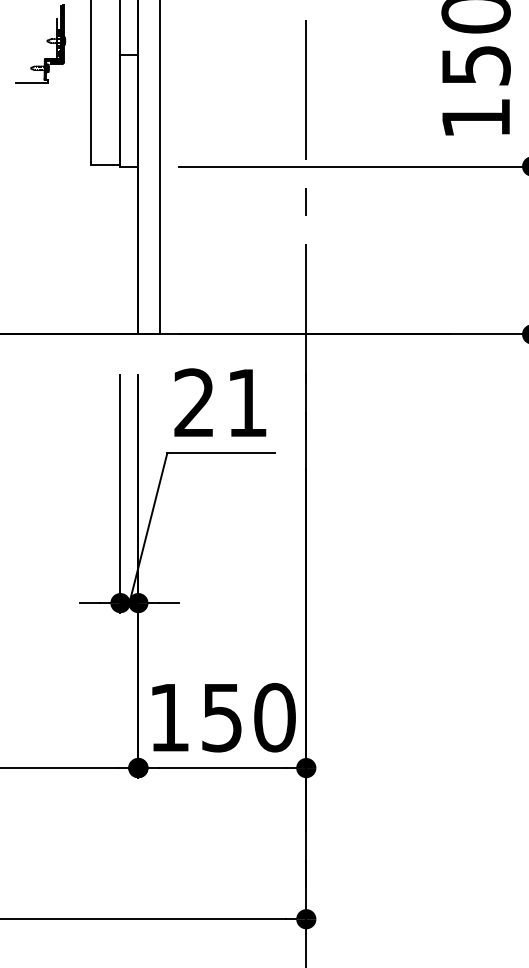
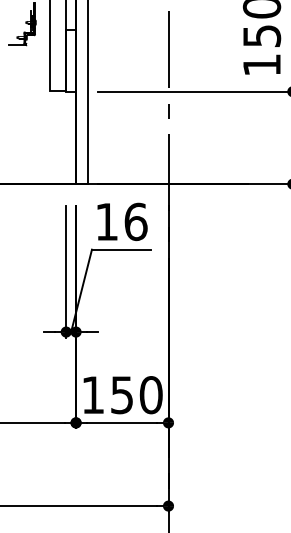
text: (220, 402) -> (121, 221), 21 -> 16

